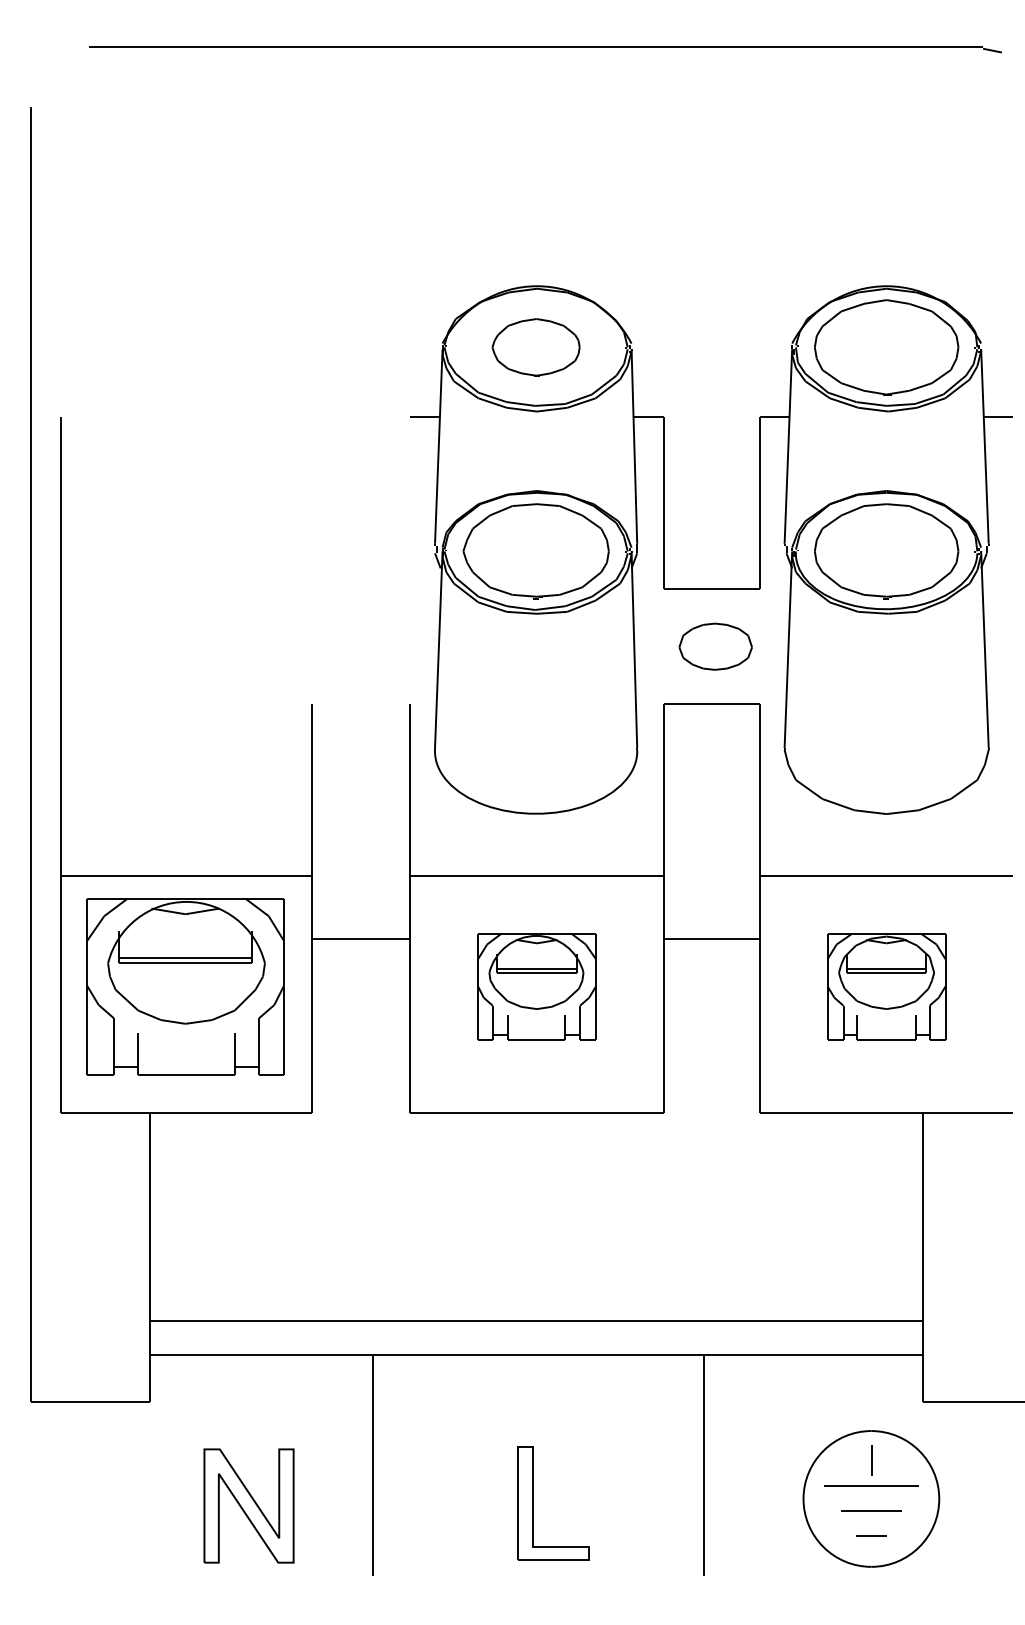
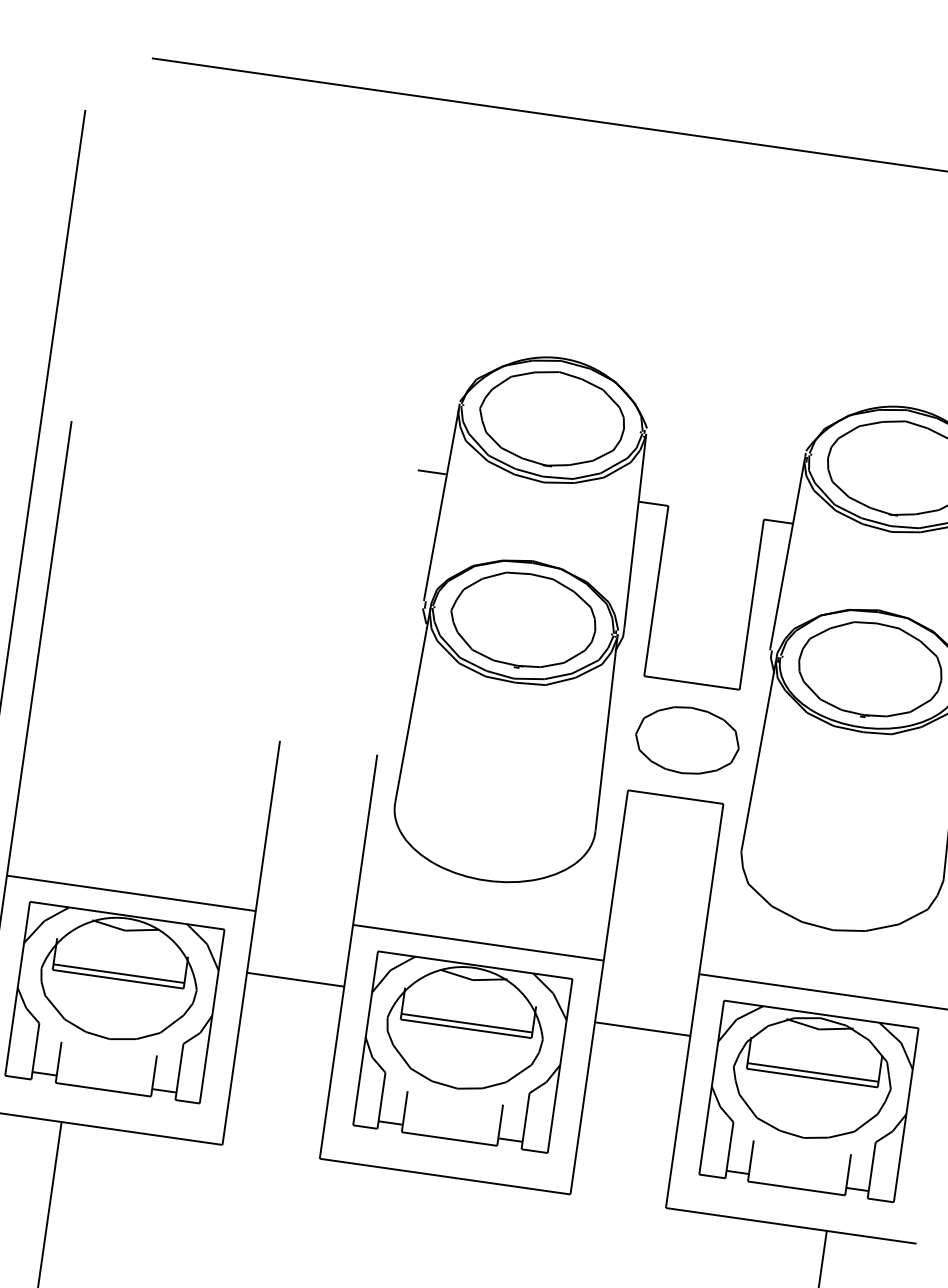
part: (535, 347) -> (551, 418), size x1.67
part: (715, 646) -> (687, 740), size x1.43
part: (536, 986) -> (462, 1051), size x1.67
part: (886, 986) -> (808, 1100), size x1.67

